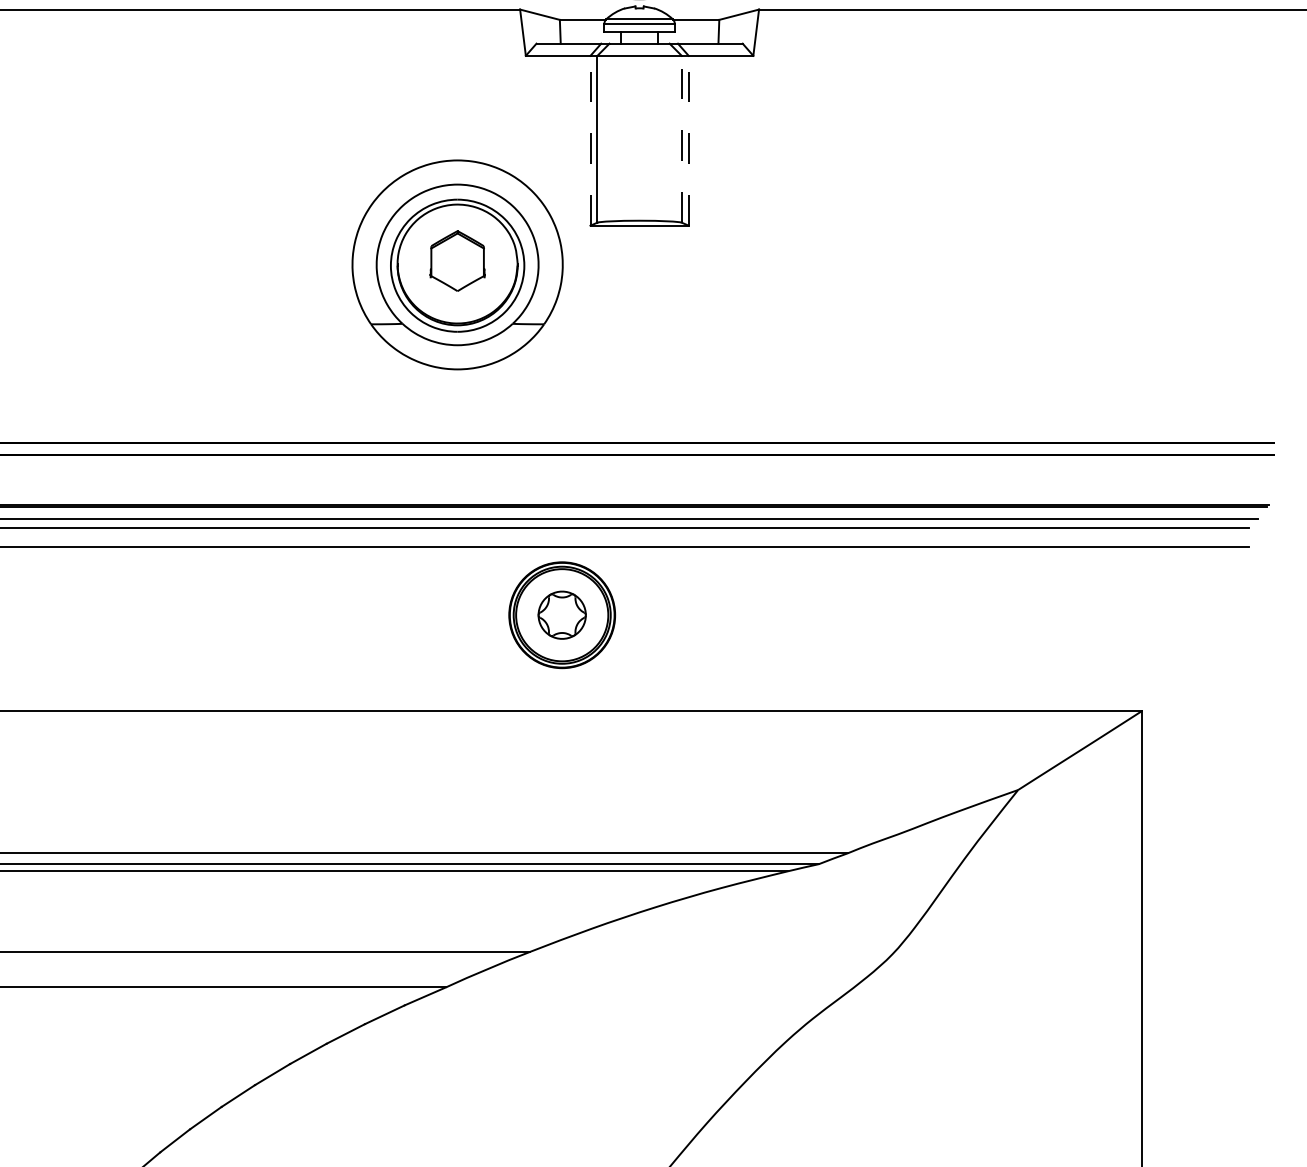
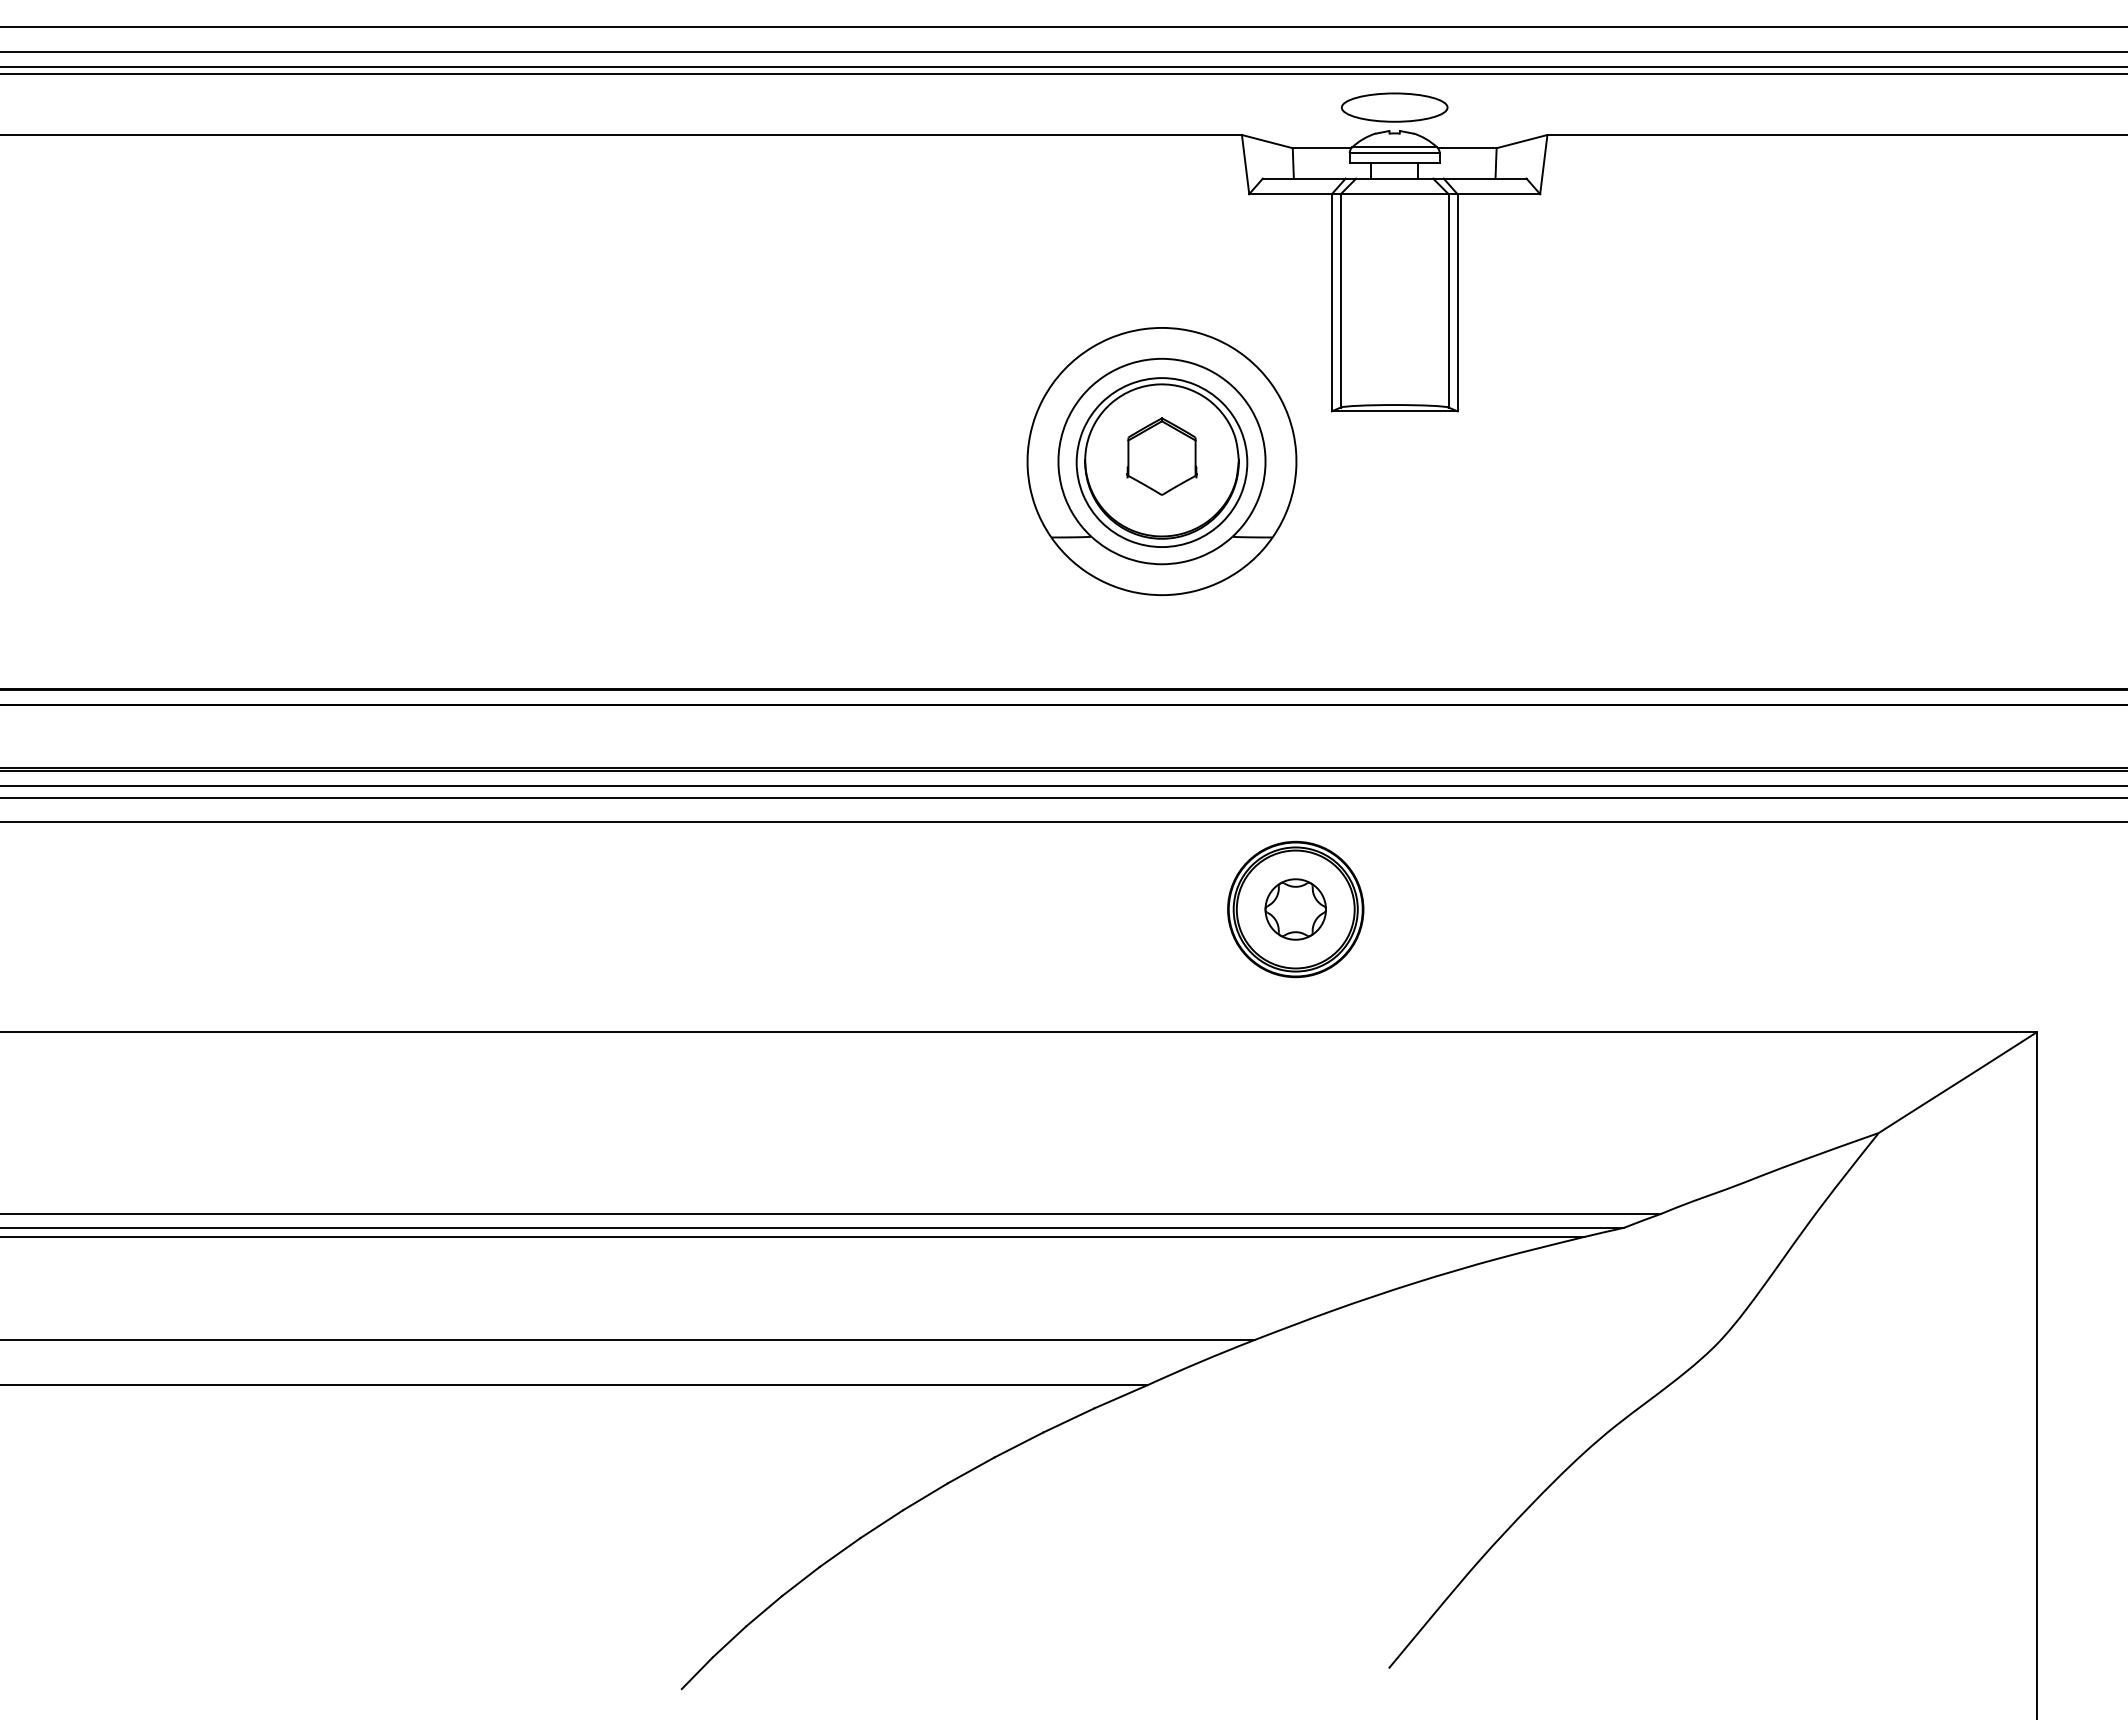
line: (681, 138) -> (1448, 300), dashed -> solid
line: (590, 140) -> (1331, 302), dashed -> solid
line: (688, 140) -> (1457, 302), dashed -> solid

